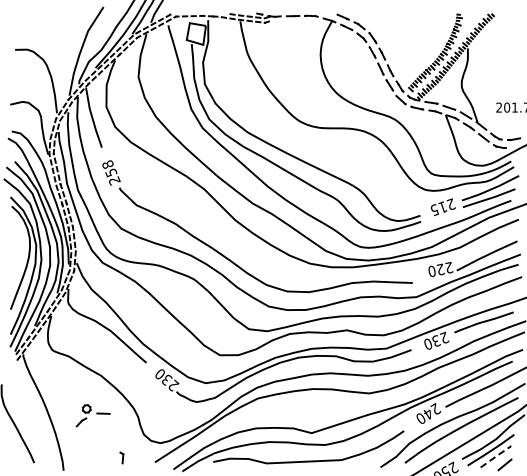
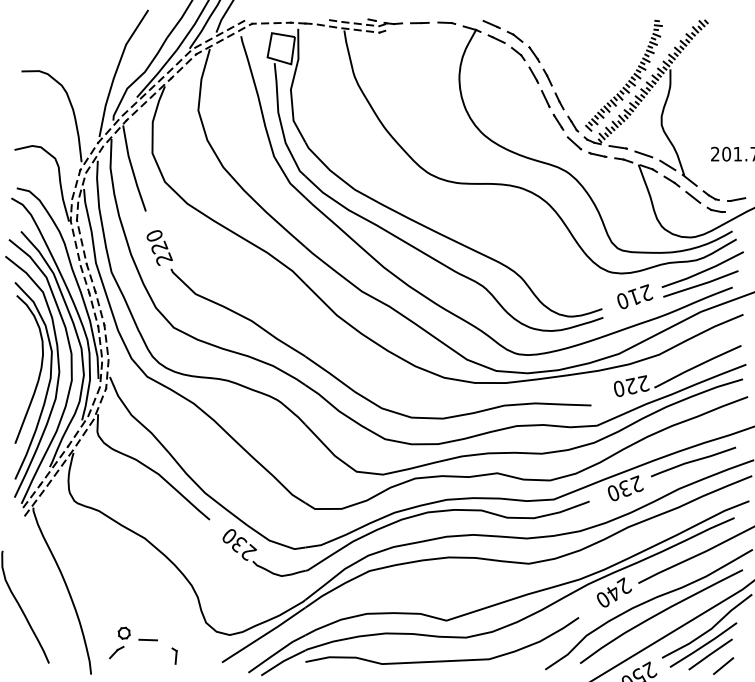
text: (109, 168) -> (156, 241), 258 -> 220
text: (434, 210) -> (622, 301), 215 -> 210
part: (92, 415) -> (132, 642), moved
line: (495, 456) -> (709, 654), dashed -> solid

